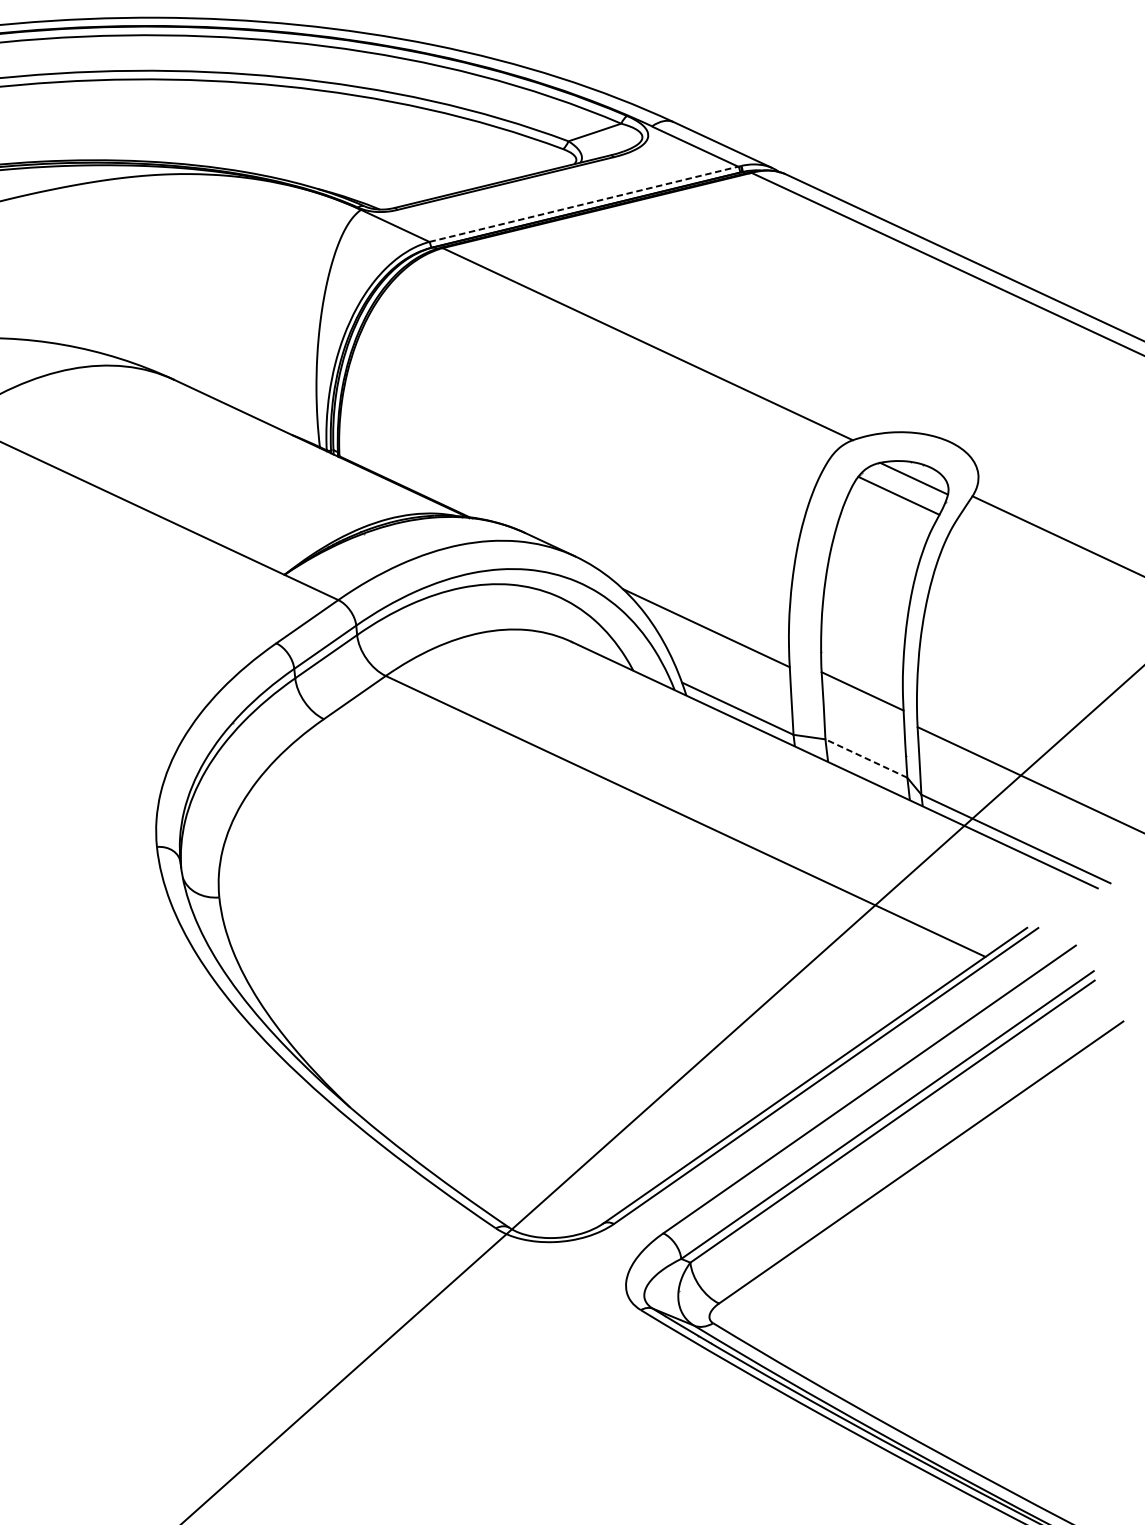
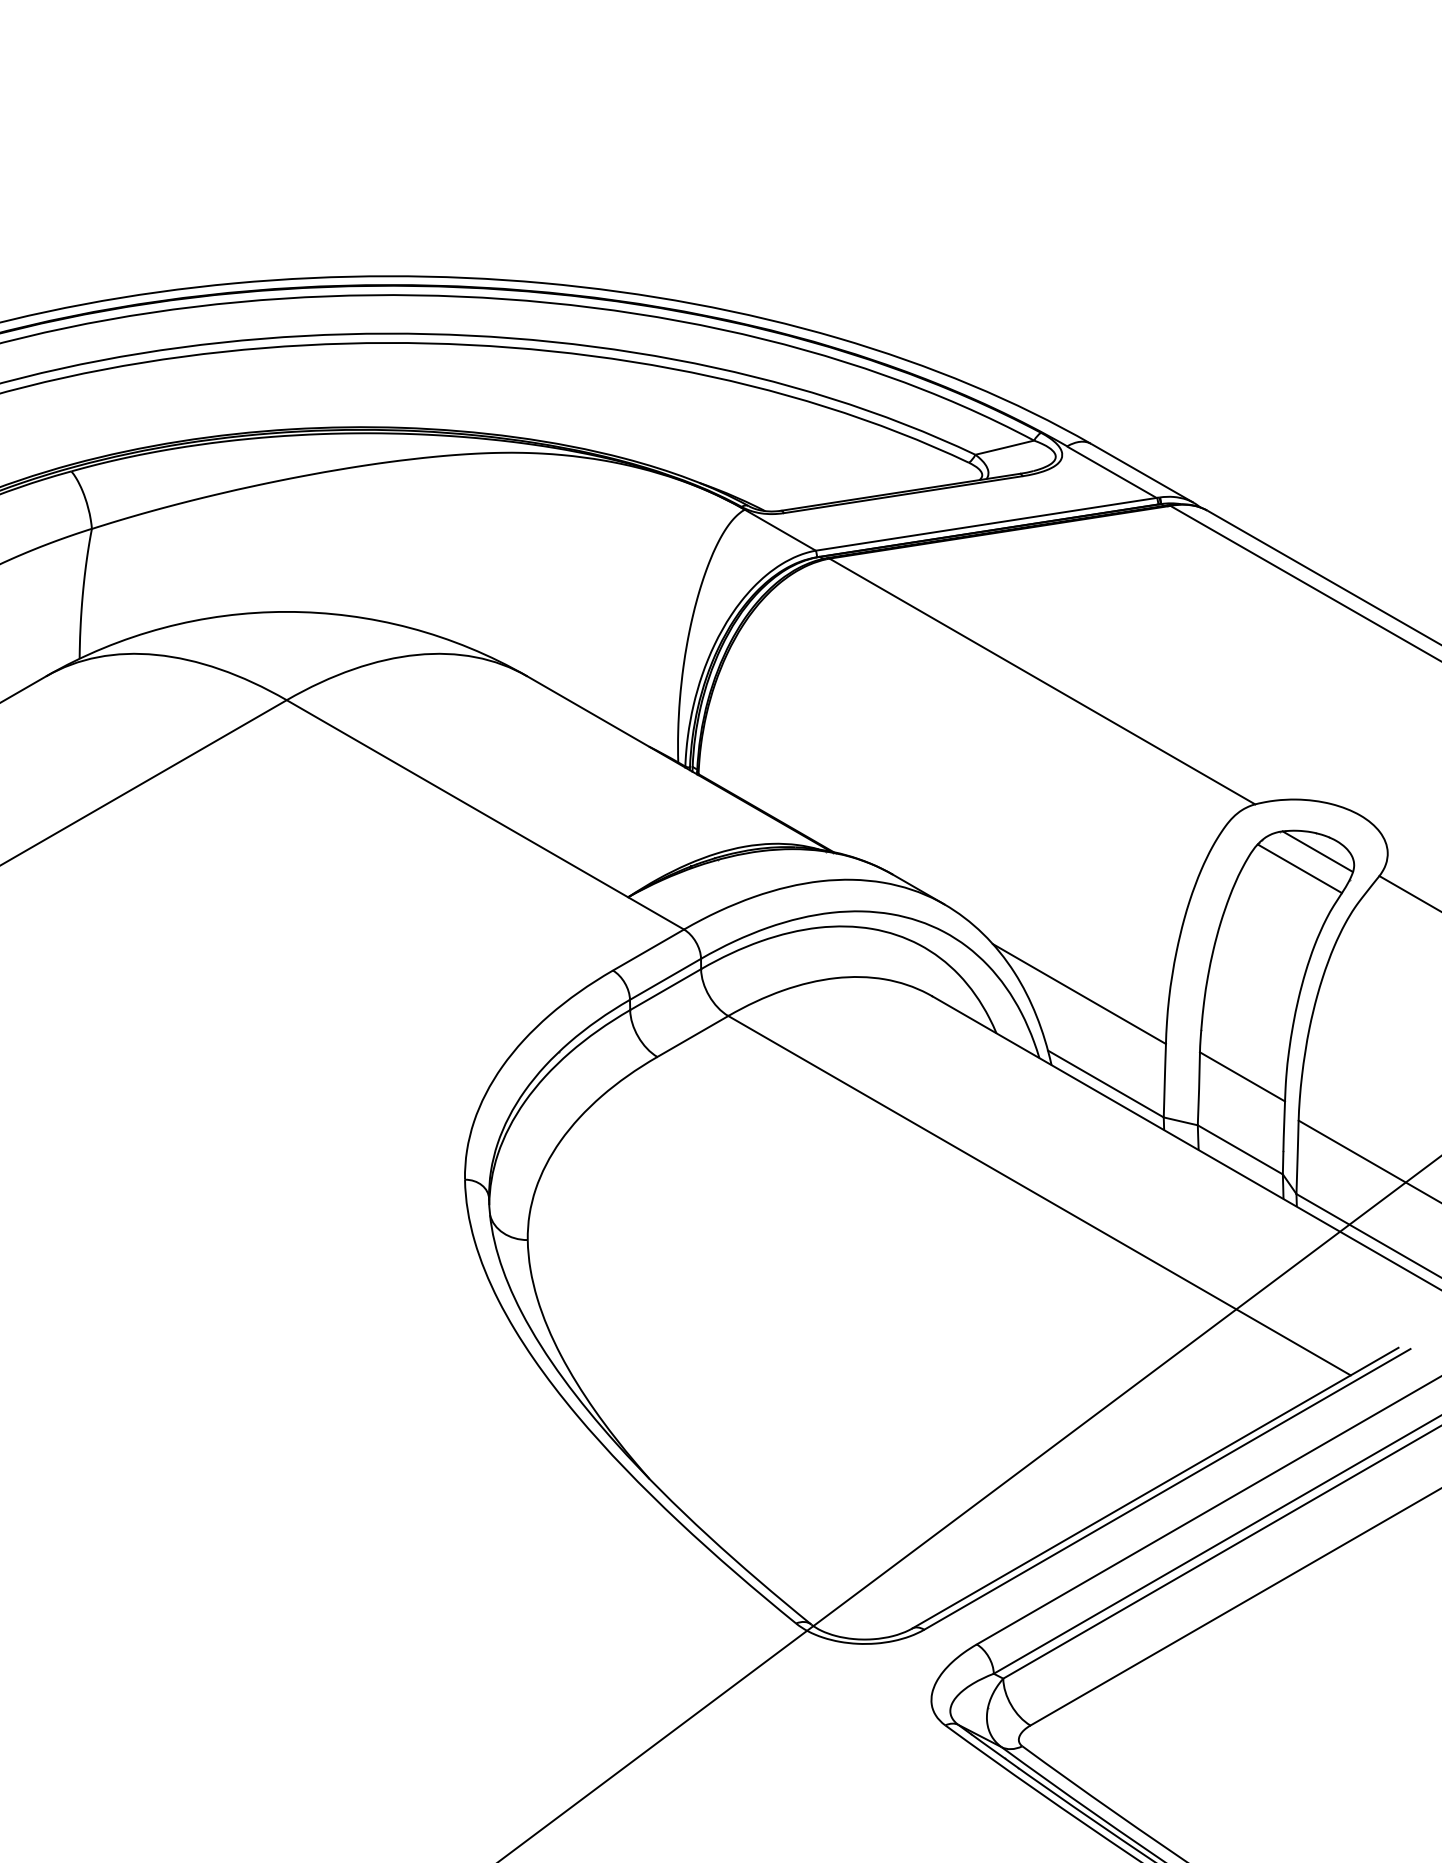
line: (584, 204) -> (986, 524), dashed -> solid
line: (865, 758) -> (1239, 1149), dashed -> solid

